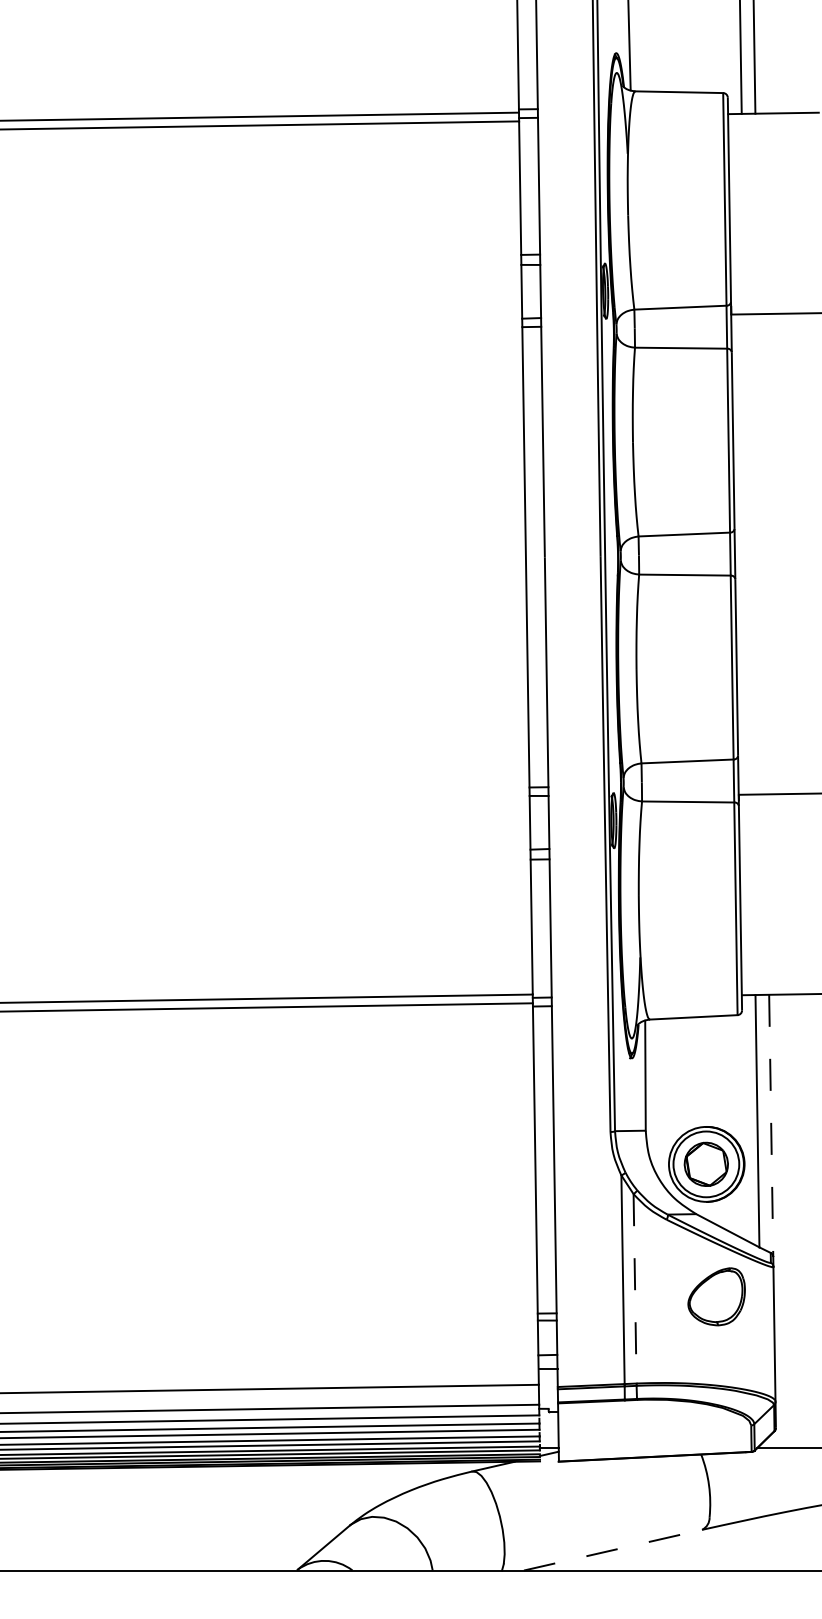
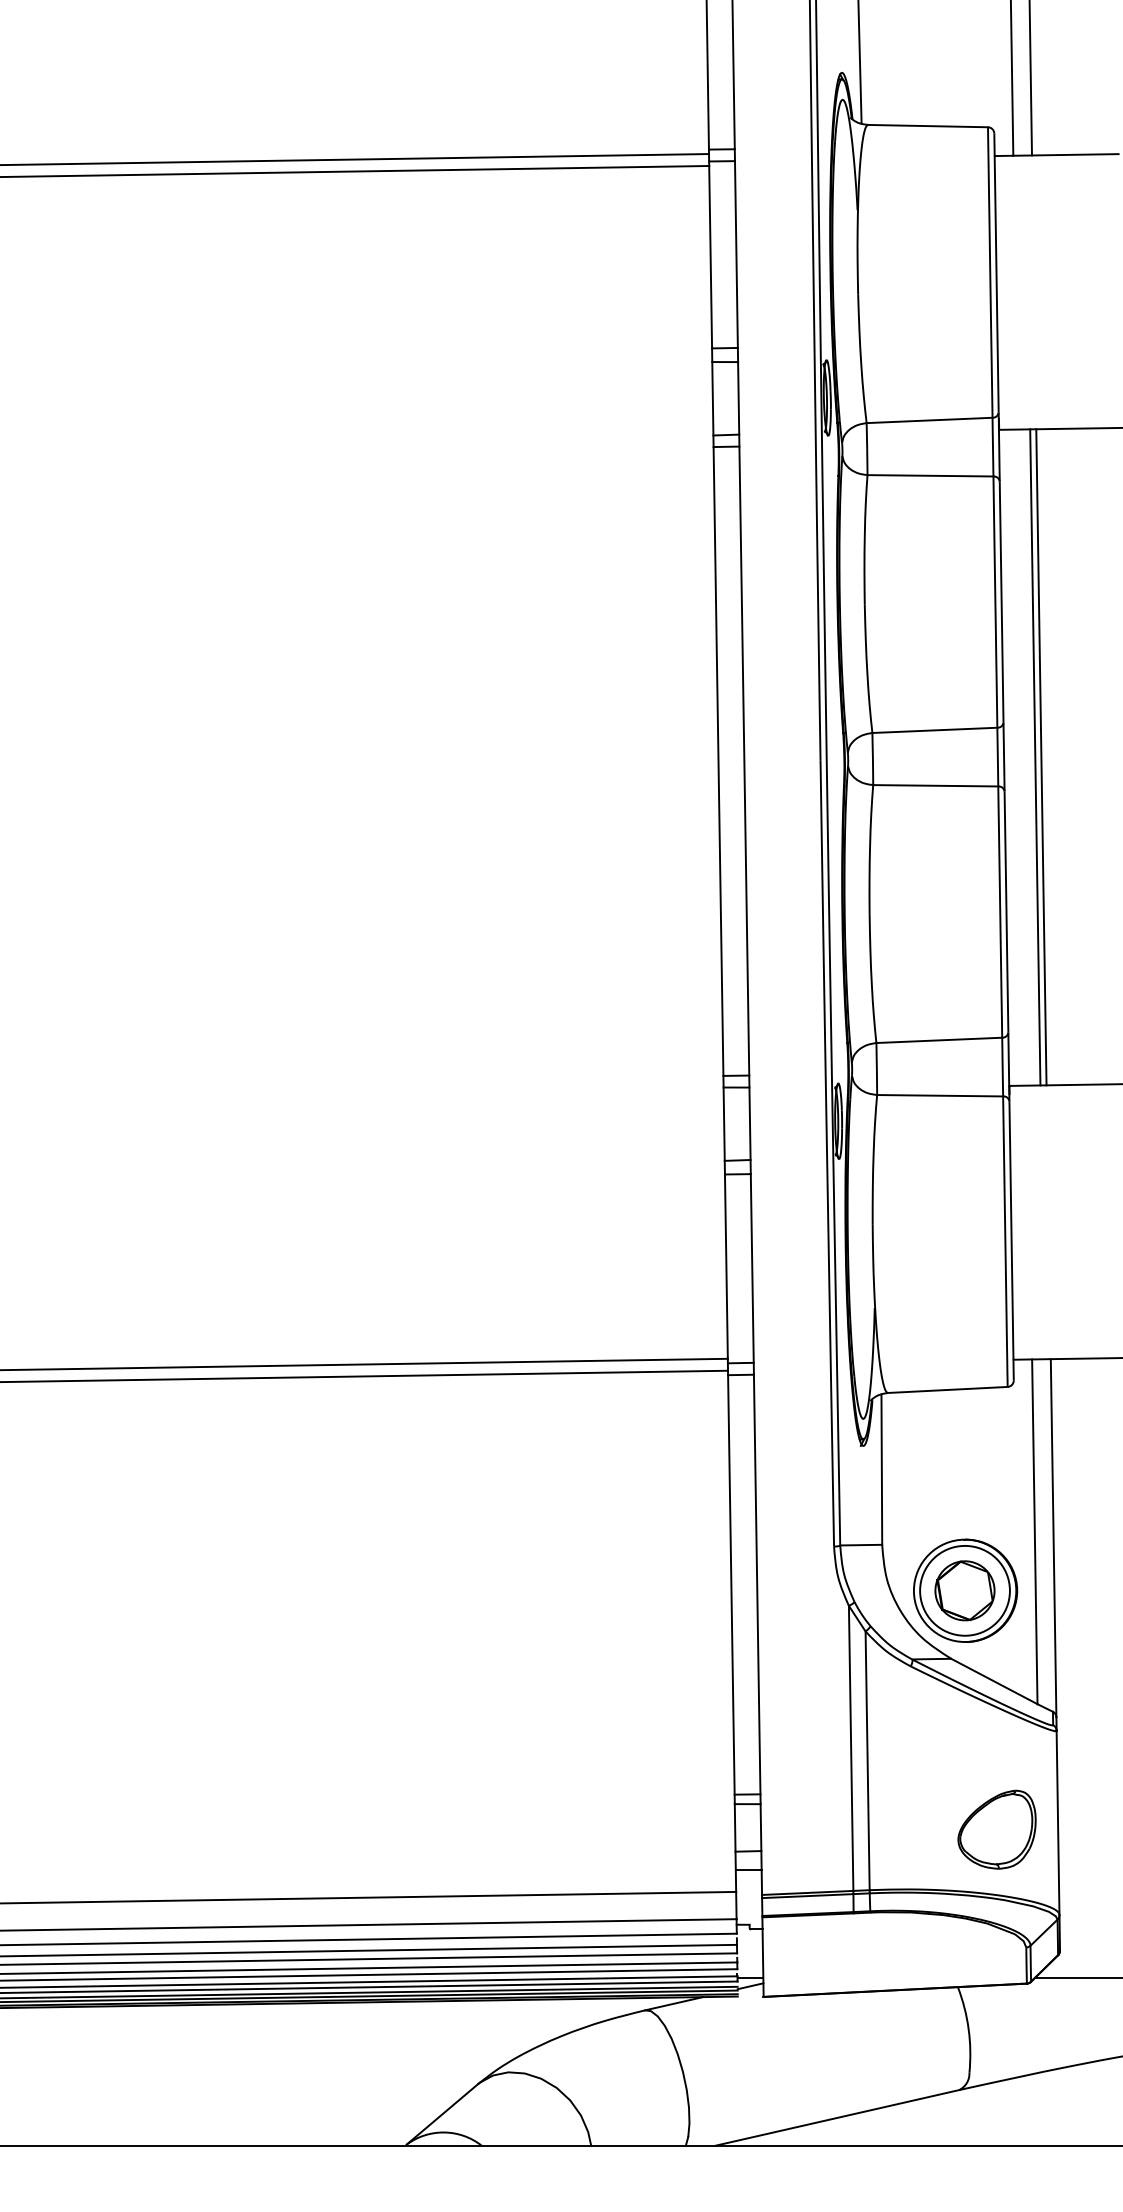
line: (757, 554) -> (1035, 757), added
line: (762, 554) -> (1041, 757), added
line: (771, 1126) -> (1053, 1538), dashed -> solid
line: (634, 1289) -> (867, 1761), dashed -> solid
part: (716, 1296) -> (996, 1829), moved
line: (613, 1549) -> (837, 2117), dashed -> solid

